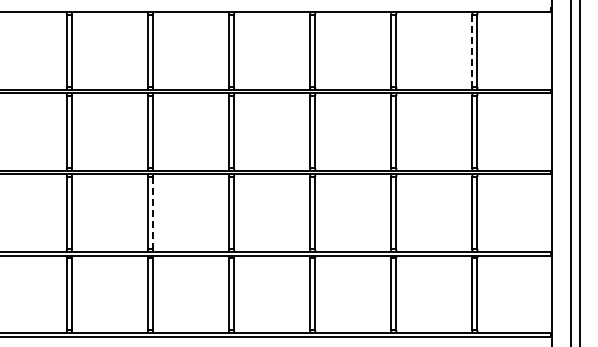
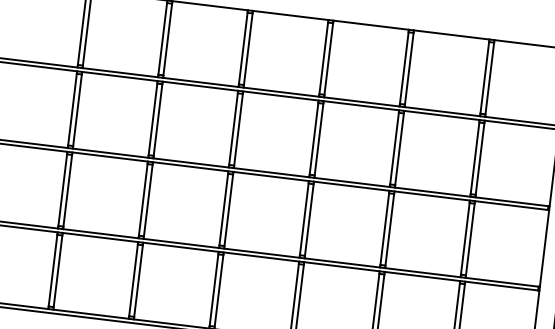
line: (472, 51) -> (484, 78), dashed -> solid
line: (153, 213) -> (148, 200), dashed -> solid

